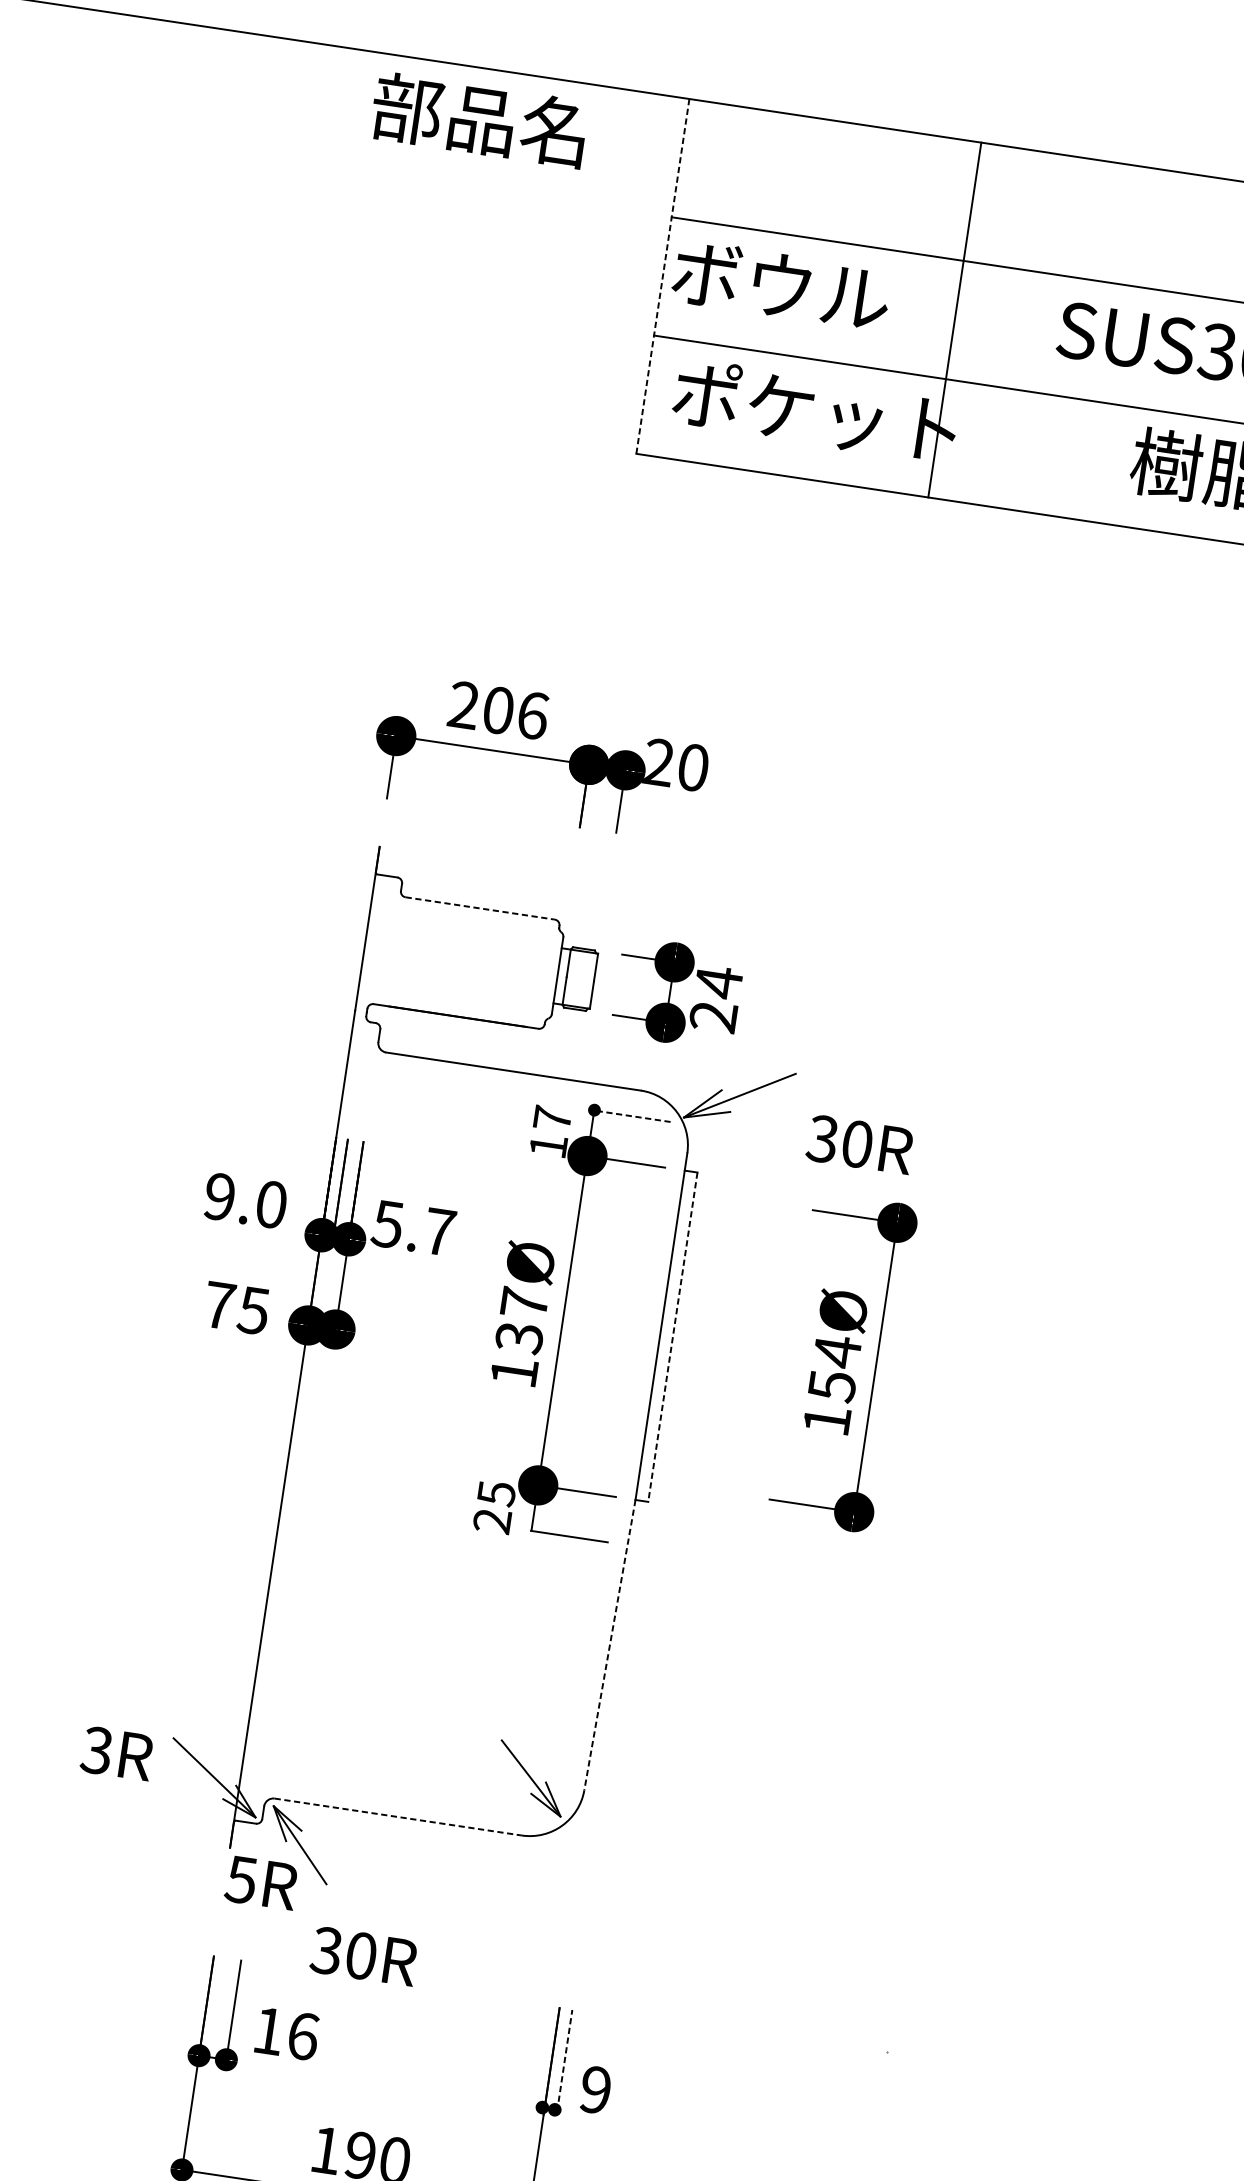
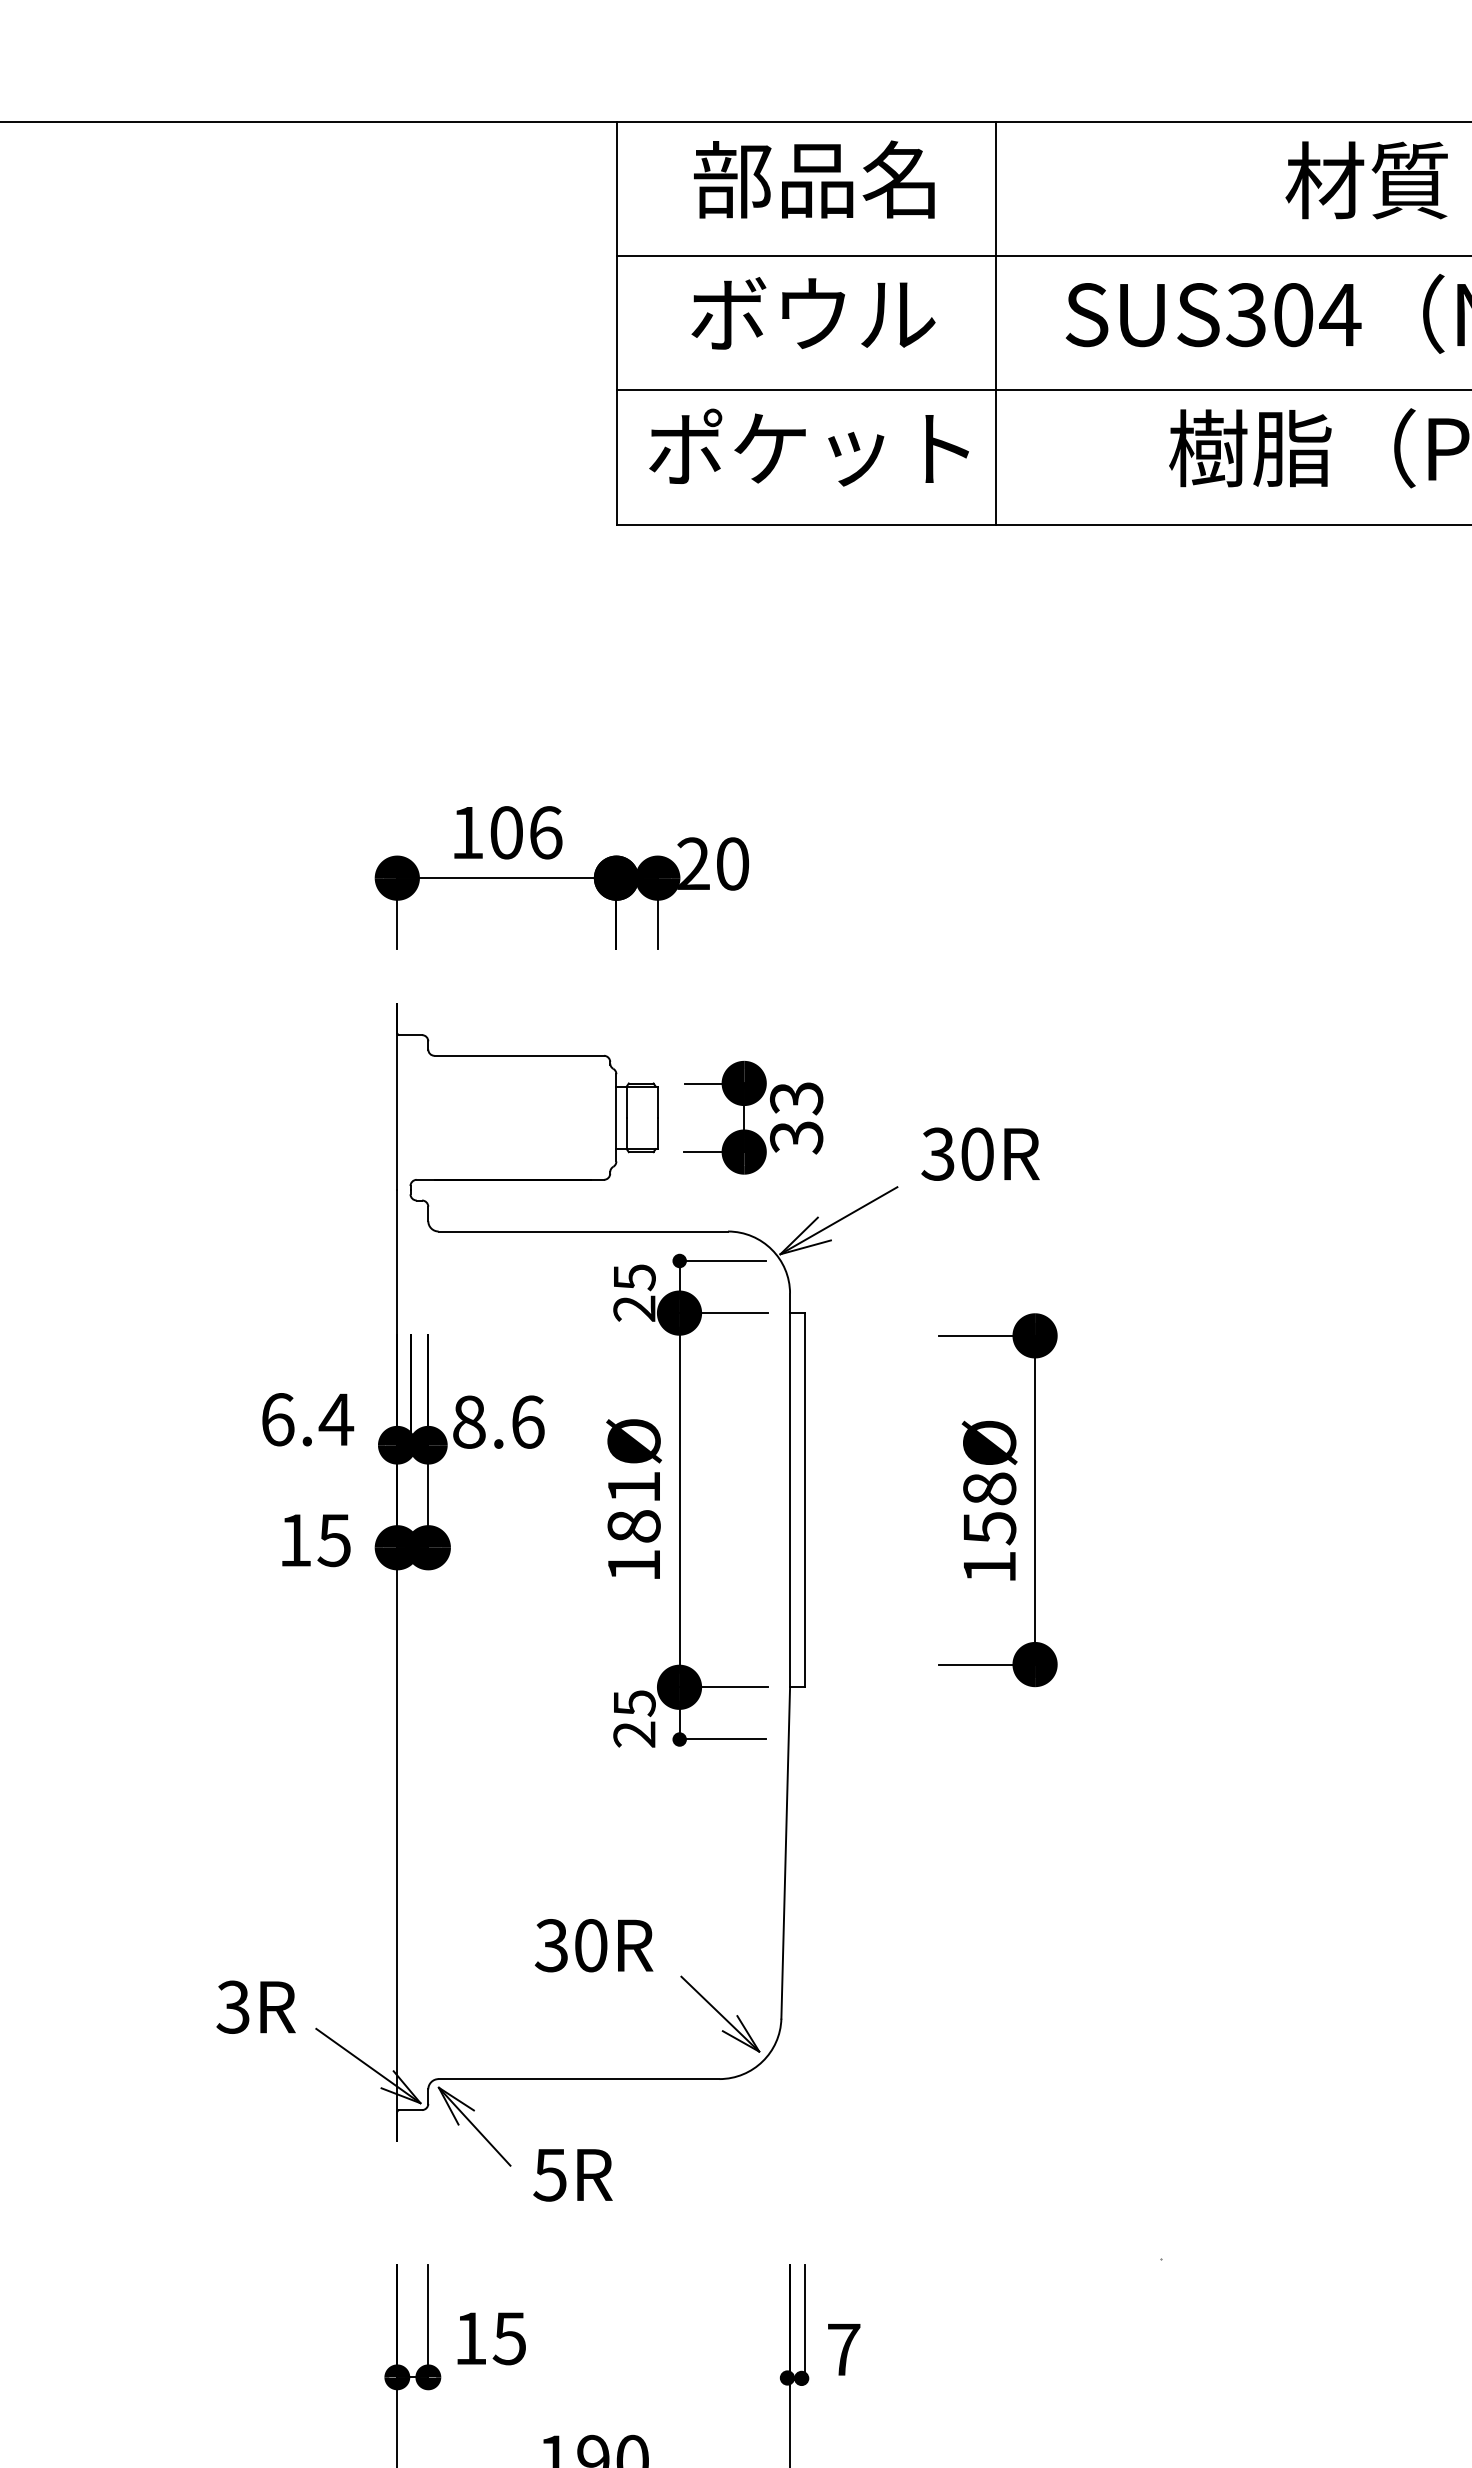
text: (479, 119) -> (814, 179), moved
line: (663, 276) -> (617, 323), dashed -> solid
text: (781, 285) -> (813, 313), moved
line: (954, 319) -> (995, 322), moved
text: (464, 705) -> (467, 832), 206 -> 106
line: (480, 908) -> (519, 1055), dashed -> solid
text: (716, 999) -> (796, 1117), 24 -> 33
line: (632, 1116) -> (722, 1261), dashed -> solid
text: (550, 1131) -> (634, 1292), 17 -> 25
text: (860, 1144) -> (980, 1153), moved
text: (246, 1200) -> (307, 1419), 9.0 -> 6.4
text: (413, 1227) -> (498, 1421), 5.7 -> 8.6
text: (219, 1305) -> (295, 1540), 75 -> 15
text: (521, 1321) -> (633, 1507), 137Ø -> 181Ø
line: (672, 1337) -> (804, 1500), dashed -> solid
text: (837, 1351) -> (989, 1488), 154Ø -> 158Ø
fill: (531, 1531) -> (679, 1739), added
line: (609, 1645) -> (785, 1853), dashed -> solid
text: (116, 1752) -> (255, 2006), moved
line: (398, 1817) -> (579, 2079), dashed -> solid
text: (260, 1883) -> (572, 2175), moved
text: (363, 1956) -> (593, 1945), moved
text: (302, 2036) -> (509, 2338), 16 -> 15
line: (564, 2060) -> (804, 2322), dashed -> solid
text: (595, 2089) -> (843, 2349), 9 -> 7

